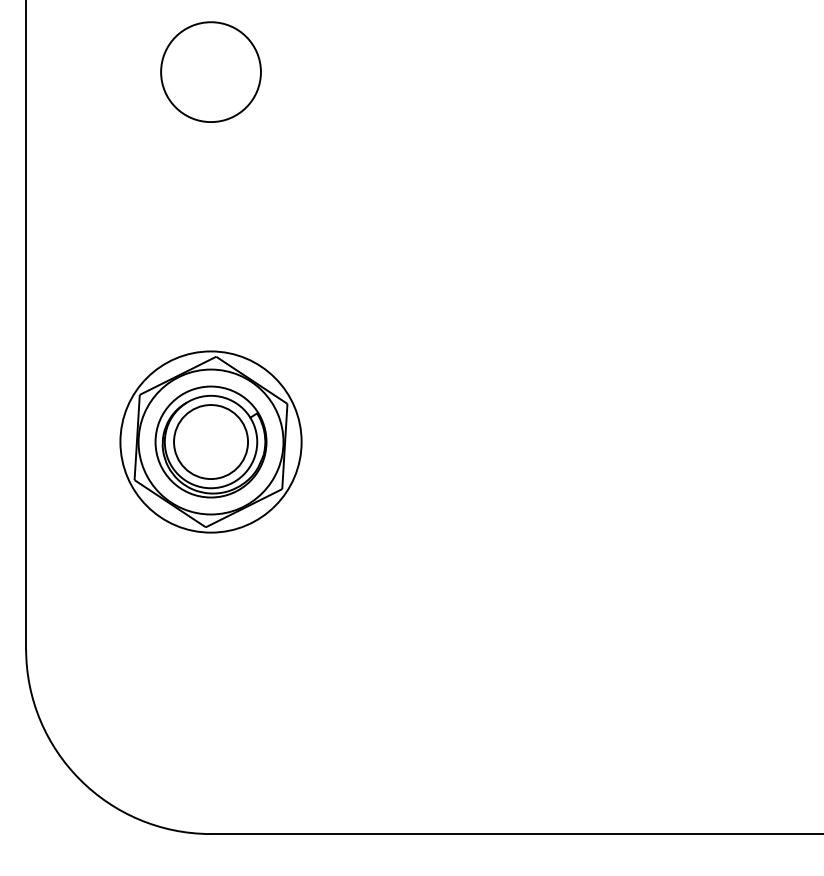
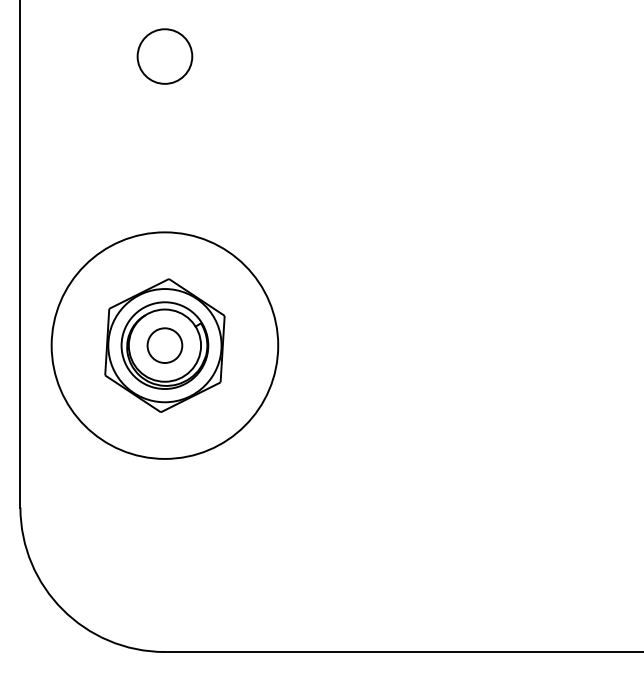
circle: (210, 72) -> (164, 56), size x0.7
circle: (210, 441) -> (164, 345), size x0.6
circle: (210, 441) -> (164, 345), size x1.6

